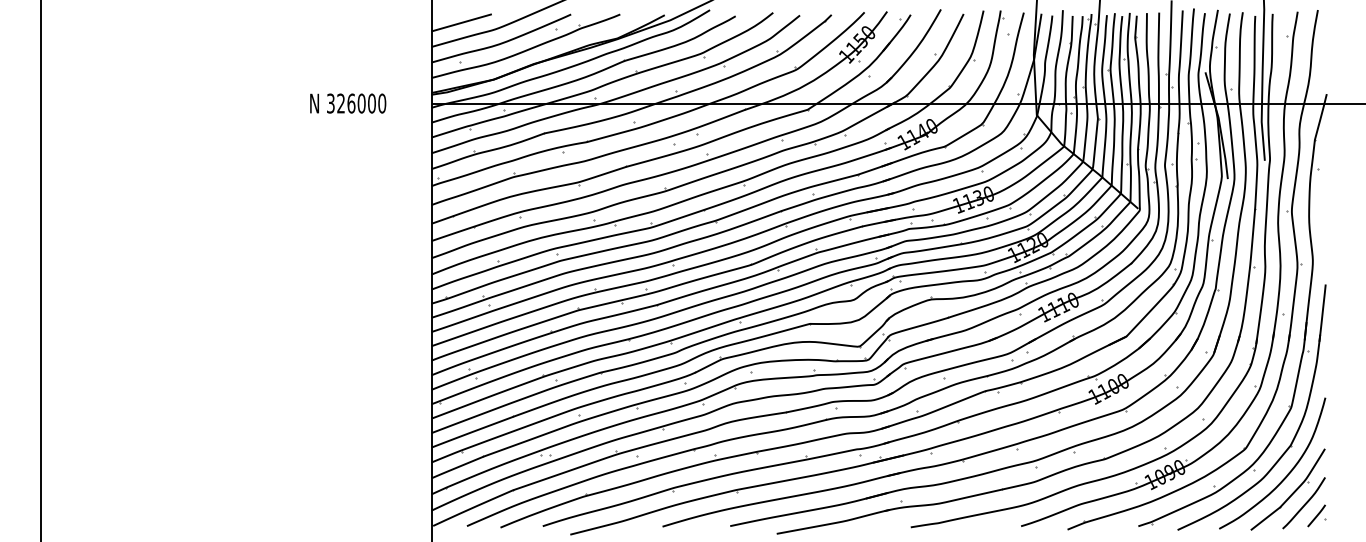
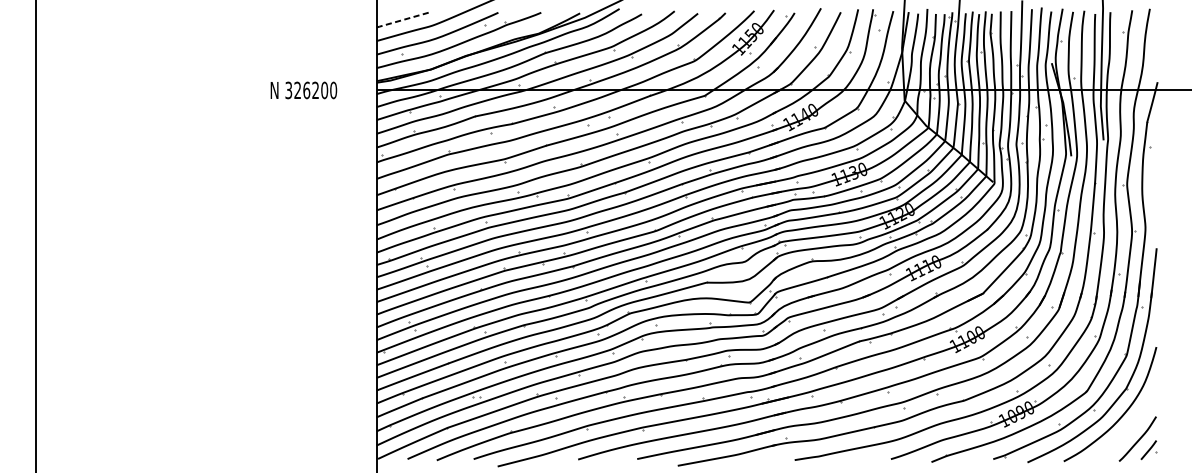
line: (461, 23) -> (402, 20), solid -> dashed
text: (361, 103) -> (315, 90), 326000 -> 326200
part: (1287, 489) -> (1123, 427), removed

